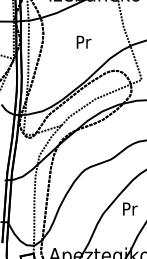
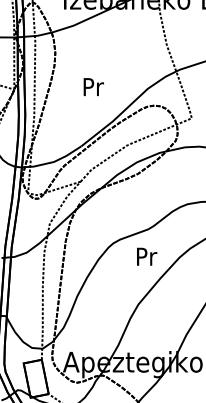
text: (83, 41) -> (93, 86), moved
text: (130, 208) -> (147, 256), moved

